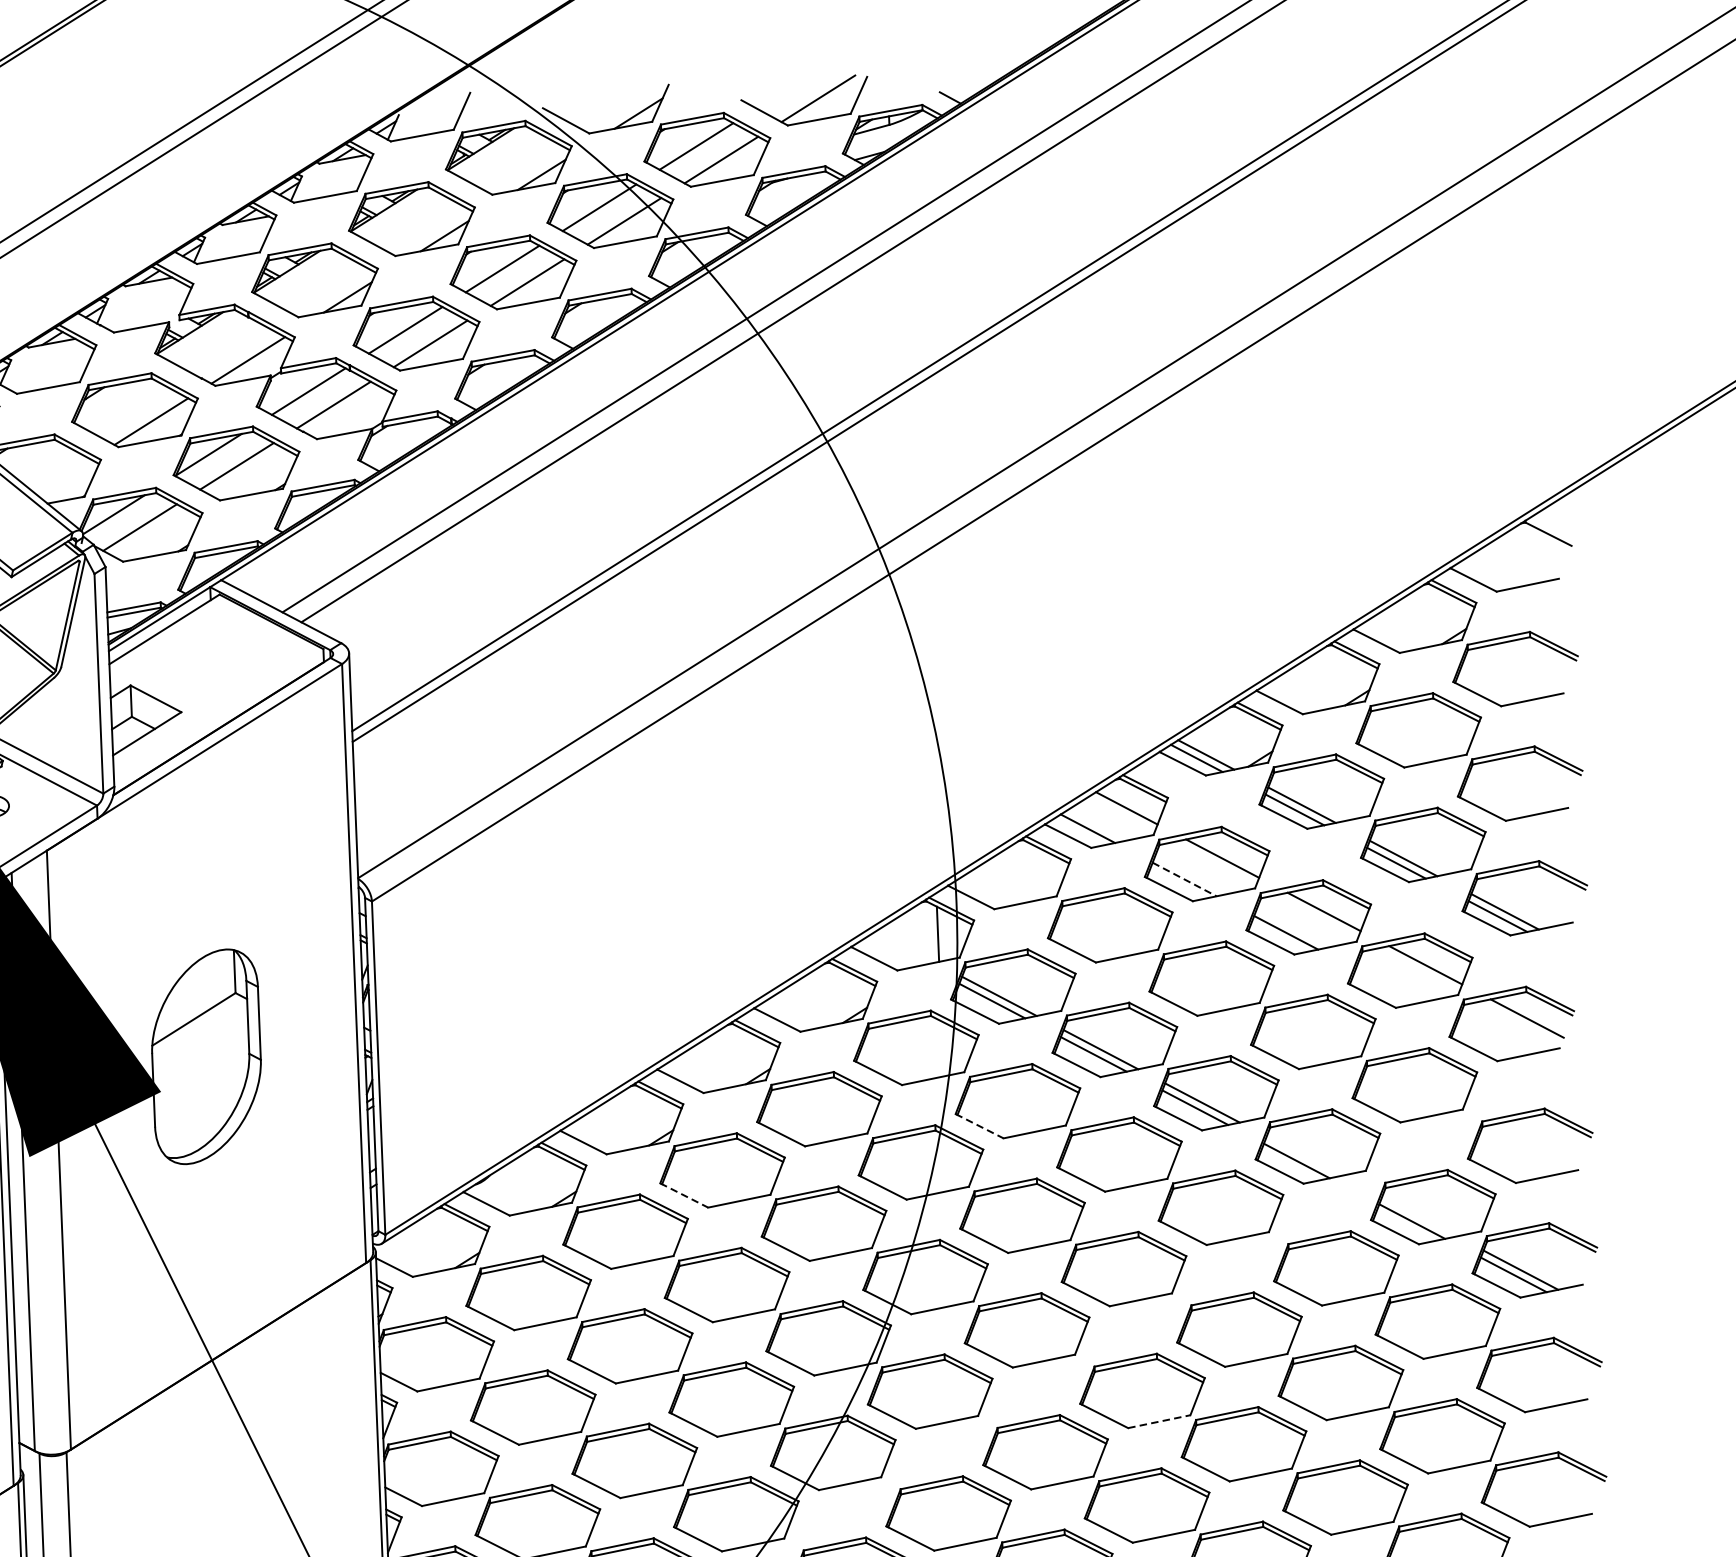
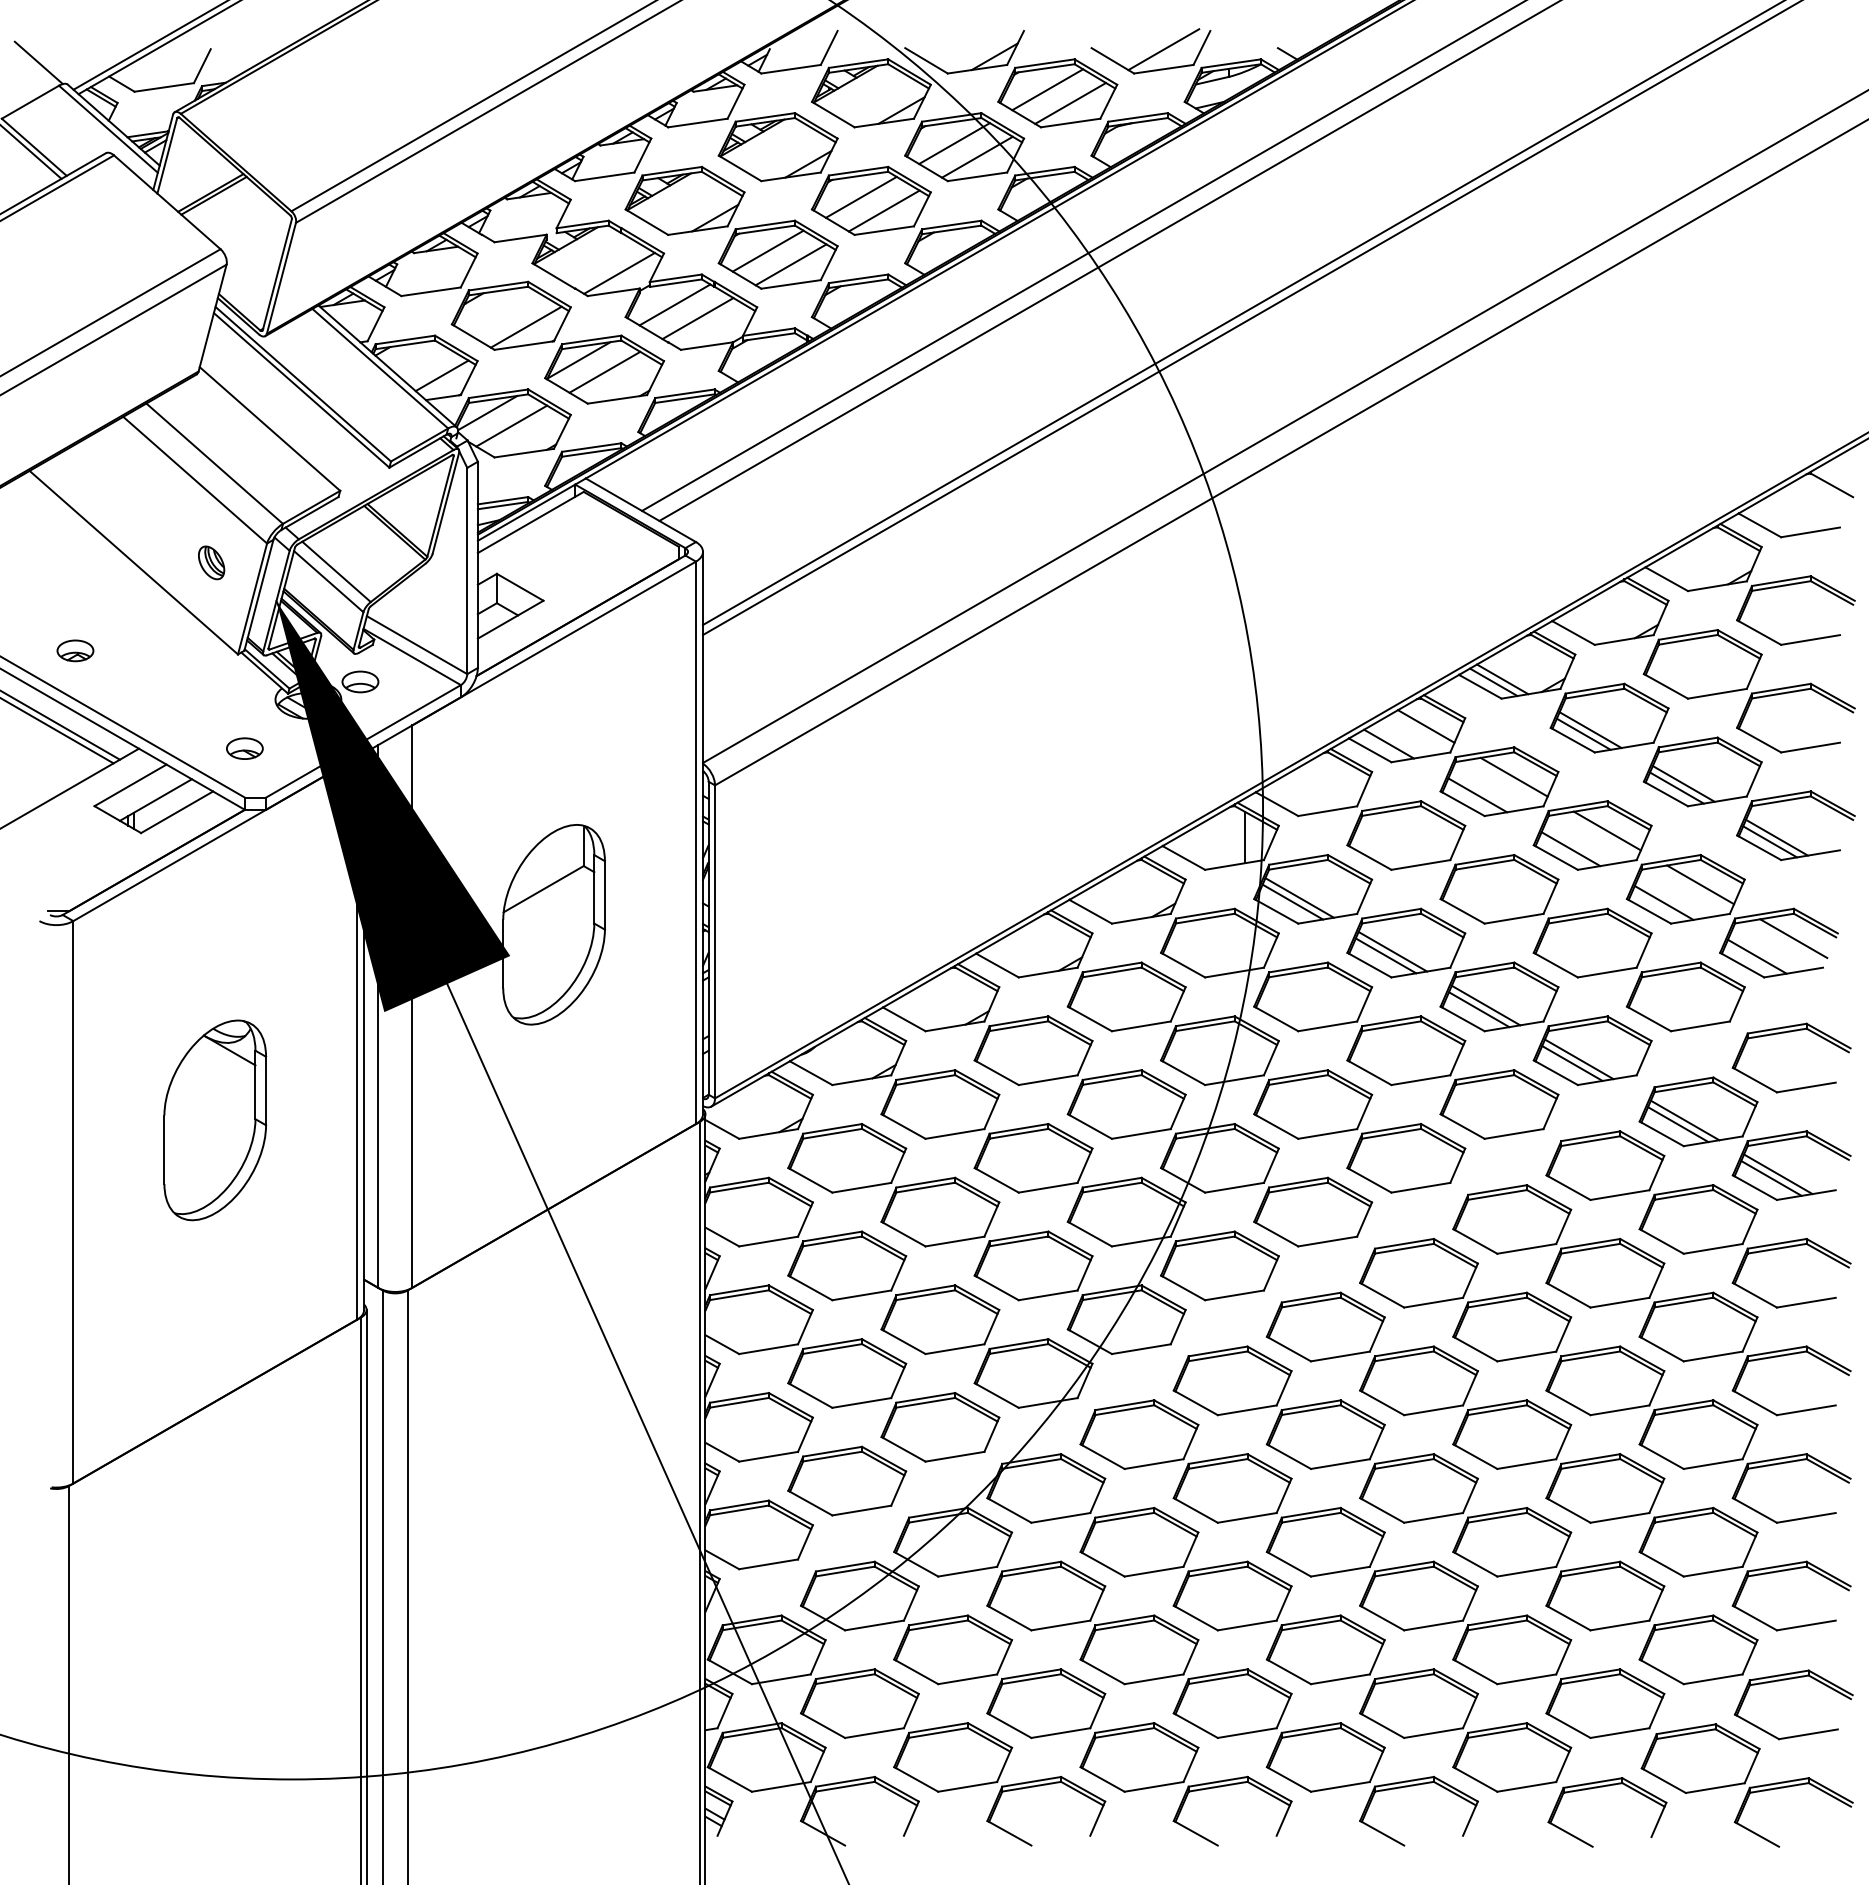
line: (63, 476) -> (441, 375), added
line: (1184, 879) -> (1477, 795), dashed -> solid
line: (1387, 985) -> (1663, 902), added
line: (1488, 1039) -> (1756, 956), added
line: (979, 1126) -> (1276, 1019), dashed -> solid
line: (1303, 1156) -> (1578, 1059), added
line: (685, 1195) -> (997, 1072), dashed -> solid
line: (1418, 1216) -> (1684, 1120), added
line: (1159, 1421) -> (1433, 1302), dashed -> solid

